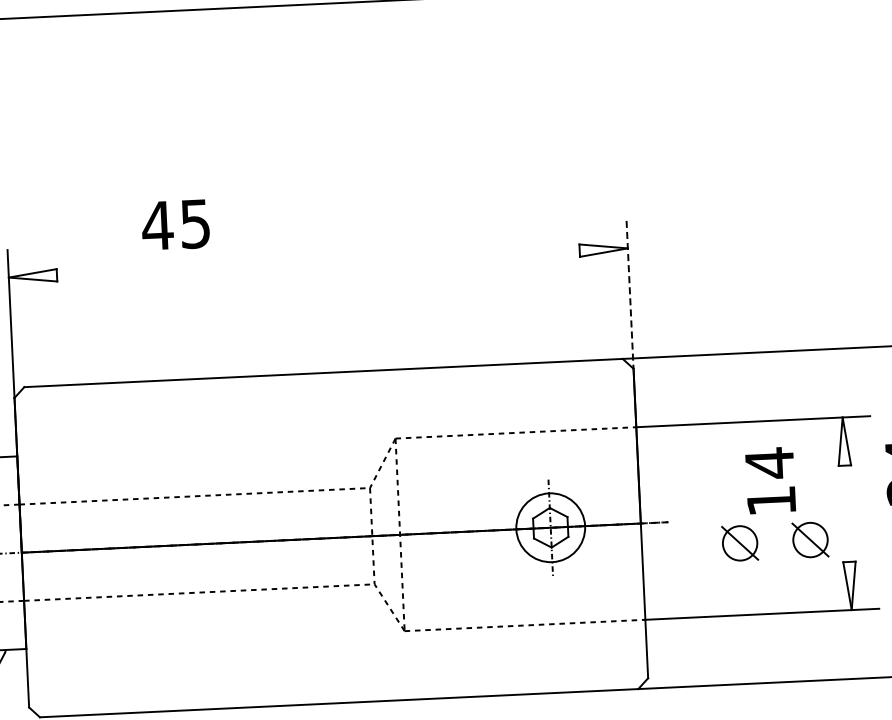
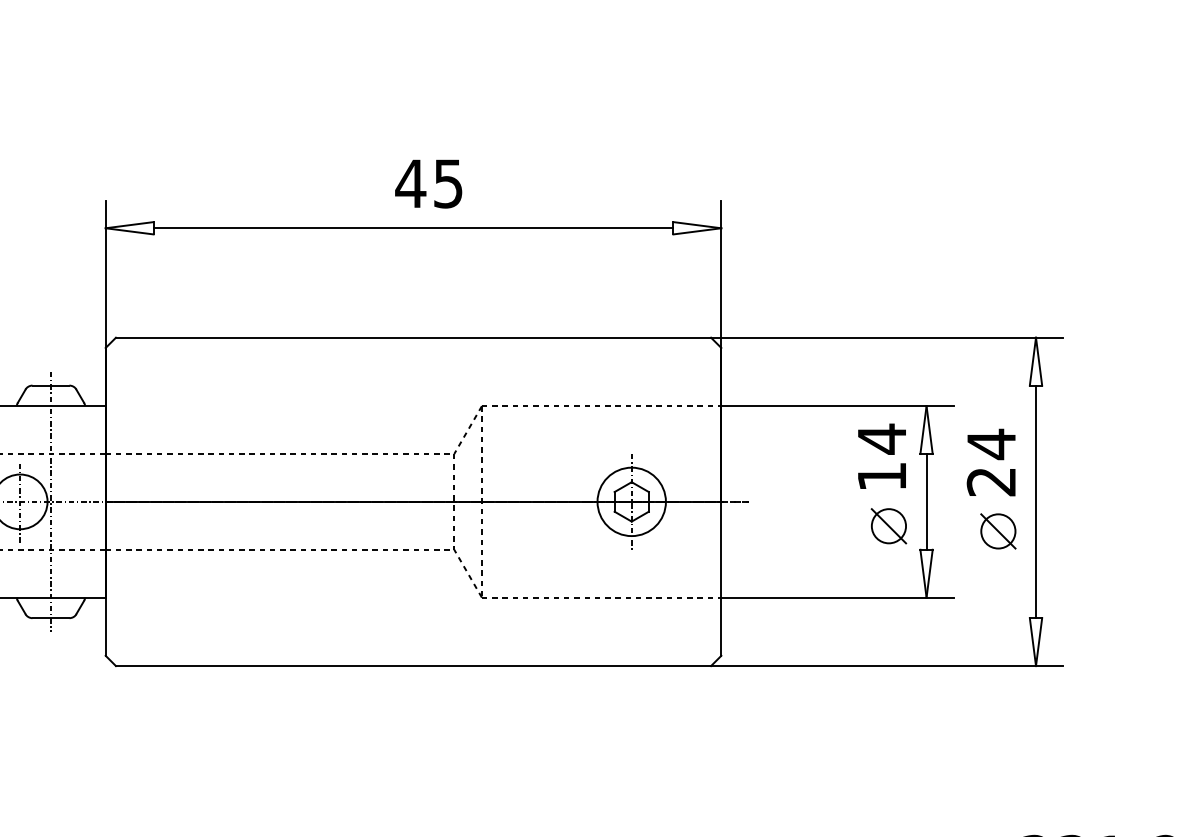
text: (175, 224) -> (428, 183), moved
line: (318, 263) -> (413, 228), added
line: (630, 294) -> (721, 274), dashed -> solid
text: (769, 479) -> (881, 455), moved
line: (847, 513) -> (926, 501), added
part: (739, 543) -> (818, 526), removed

